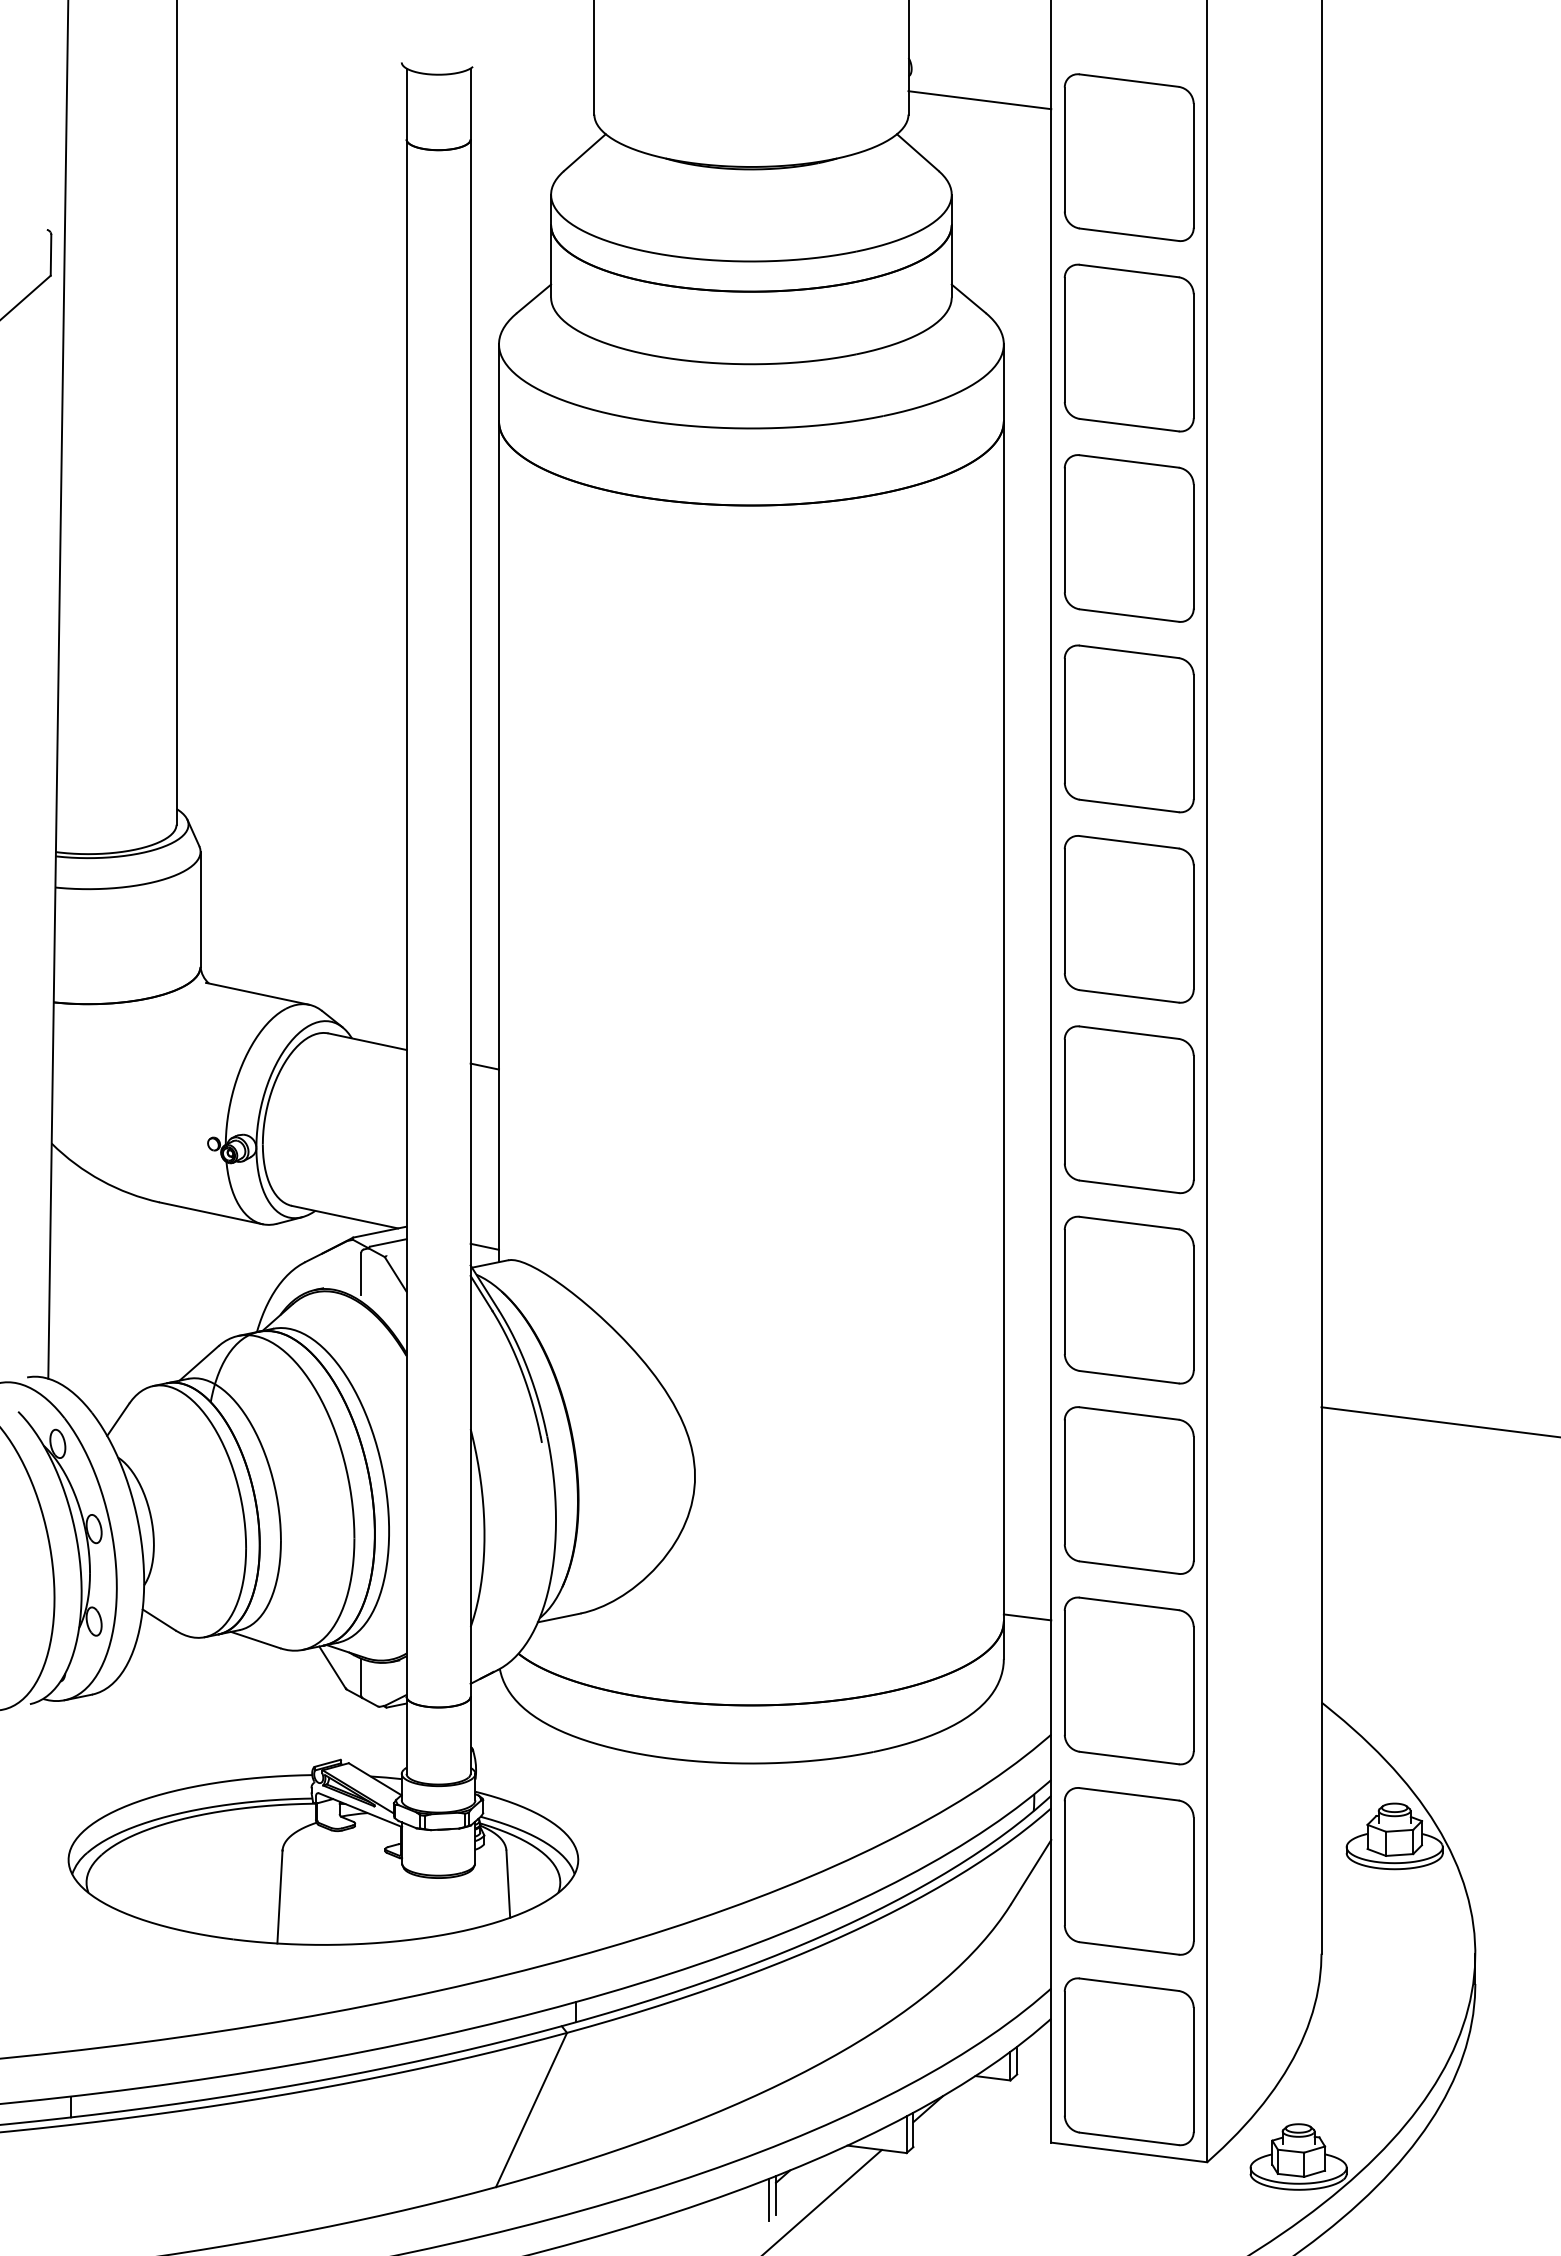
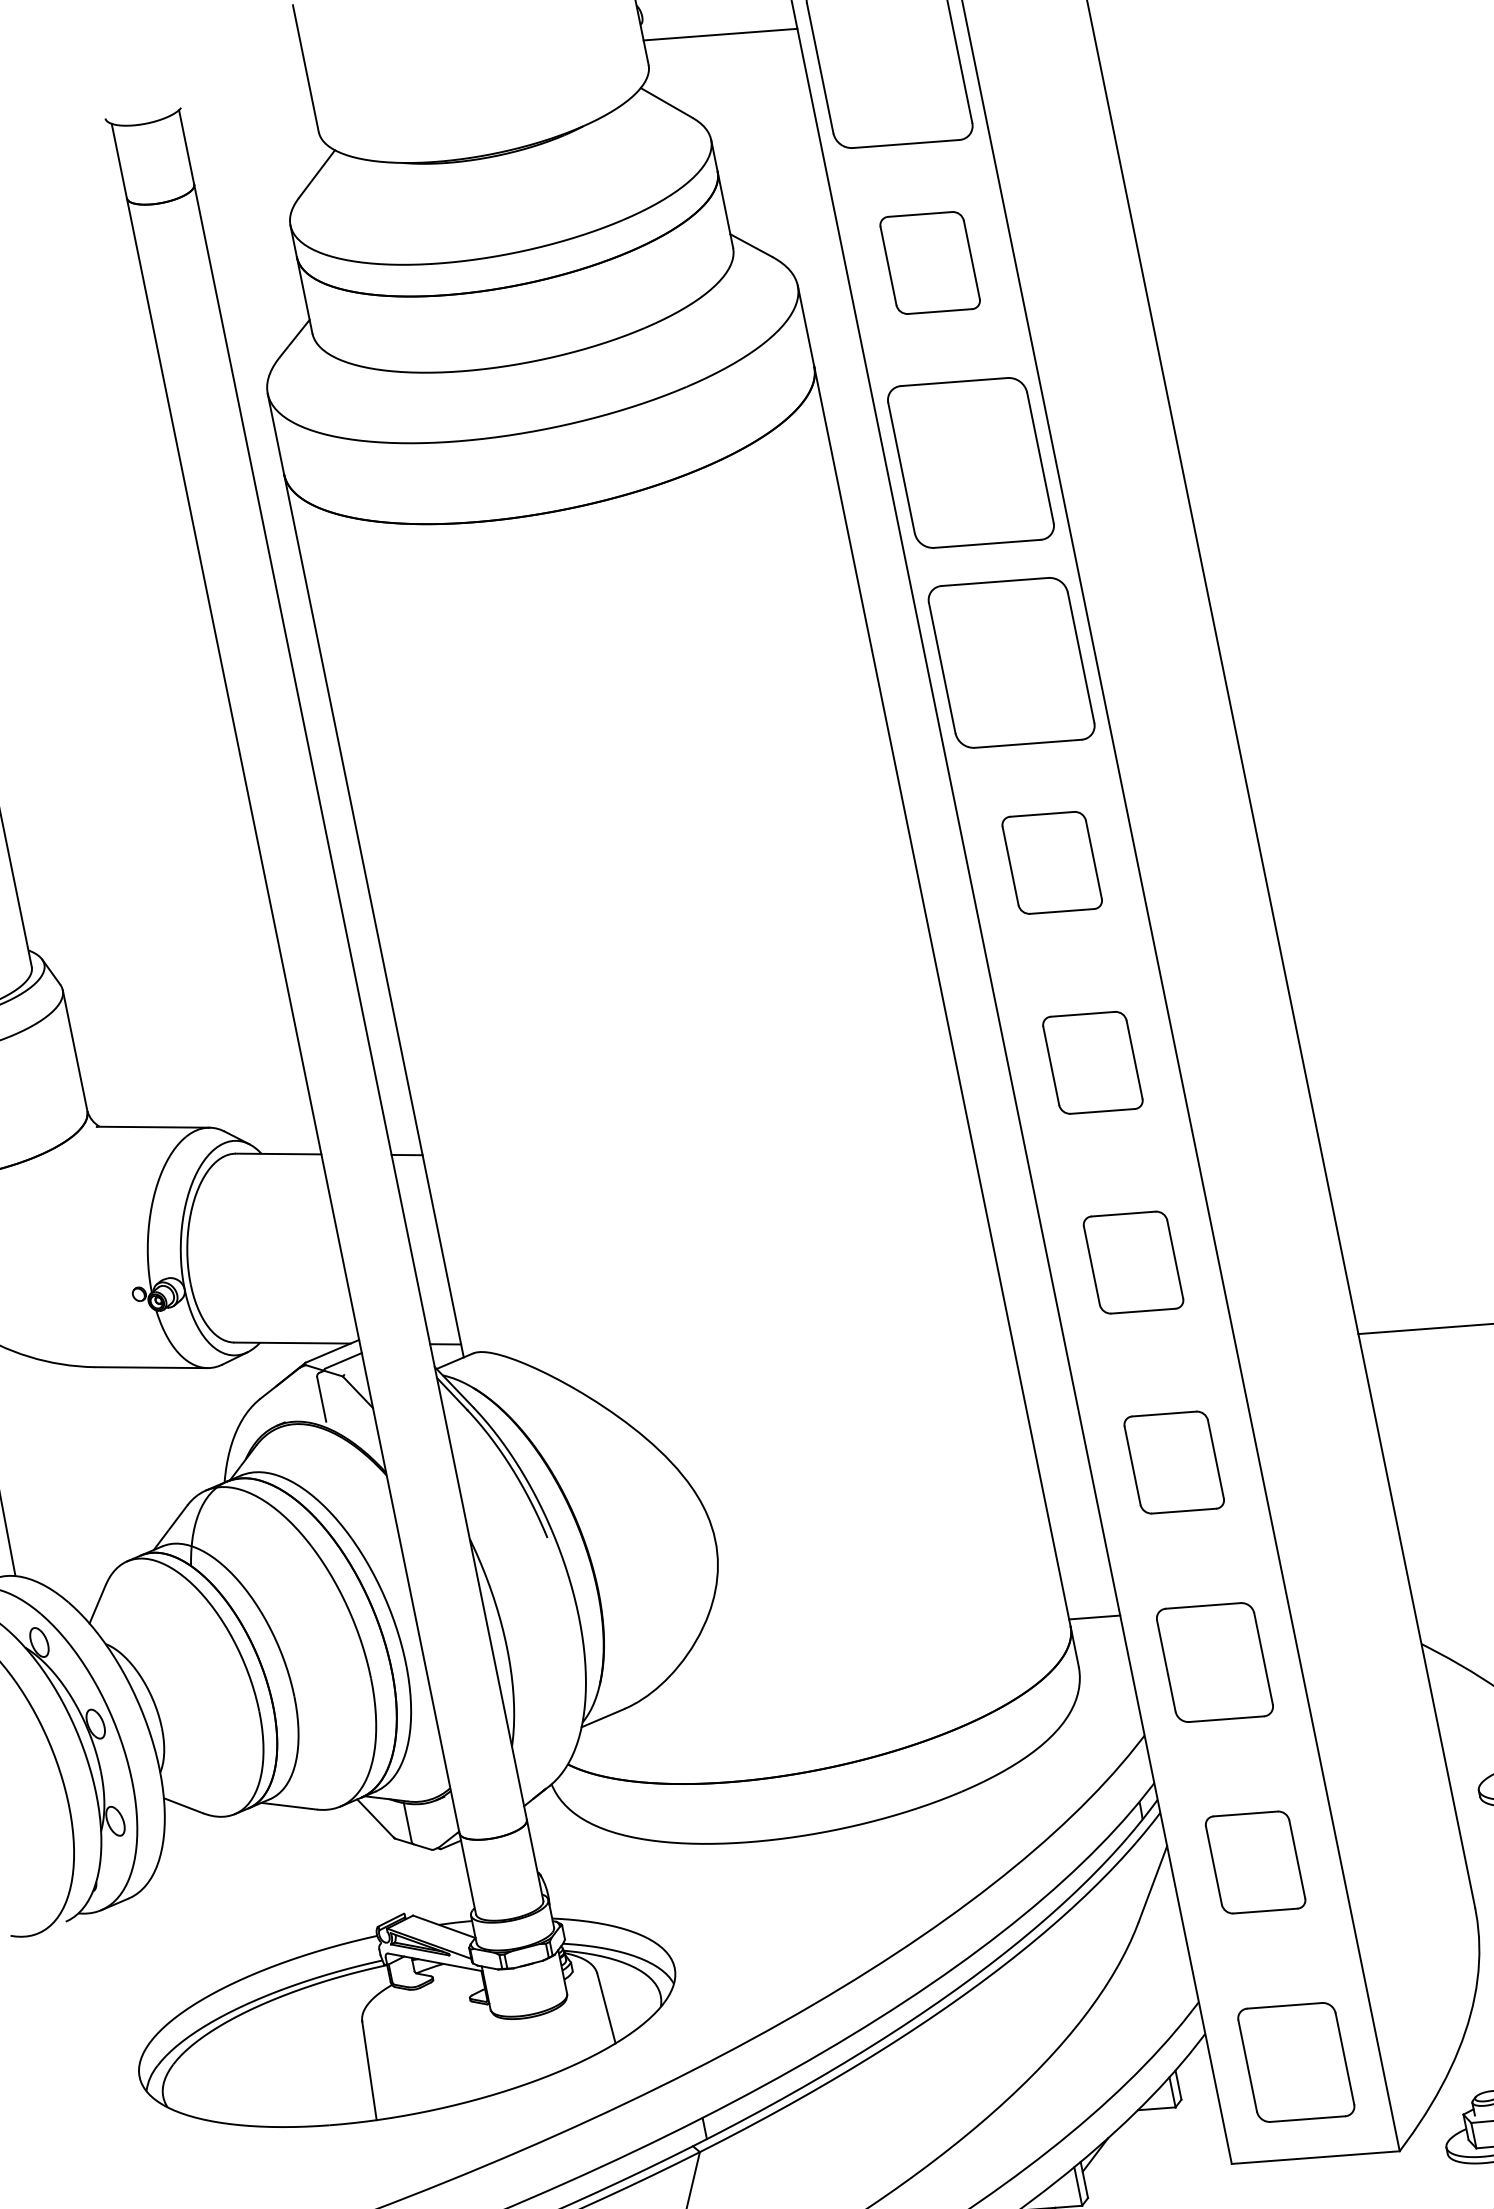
part: (1128, 347) -> (929, 262), size x0.6
part: (1128, 919) -> (1051, 863), size x0.6
part: (1128, 1109) -> (1092, 1062), size x0.6
part: (1128, 1299) -> (1132, 1262), size x0.6
part: (1128, 1490) -> (1173, 1462), size x0.6
part: (1128, 1680) -> (1214, 1662), size x0.7
part: (1128, 1871) -> (1254, 1862), size x0.6
part: (1128, 2061) -> (1295, 2062), size x0.7

